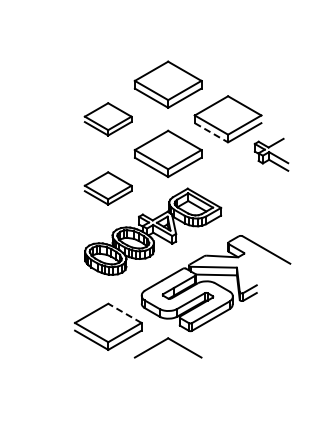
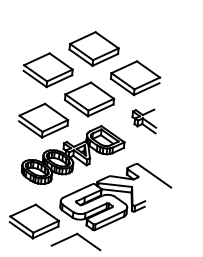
part: (107, 119) -> (47, 70), size x1.43
line: (211, 133) -> (122, 87), dashed -> solid
part: (271, 154) -> (144, 120), moved
part: (107, 188) -> (42, 120), size x1.43
line: (124, 313) -> (47, 212), dashed -> solid

